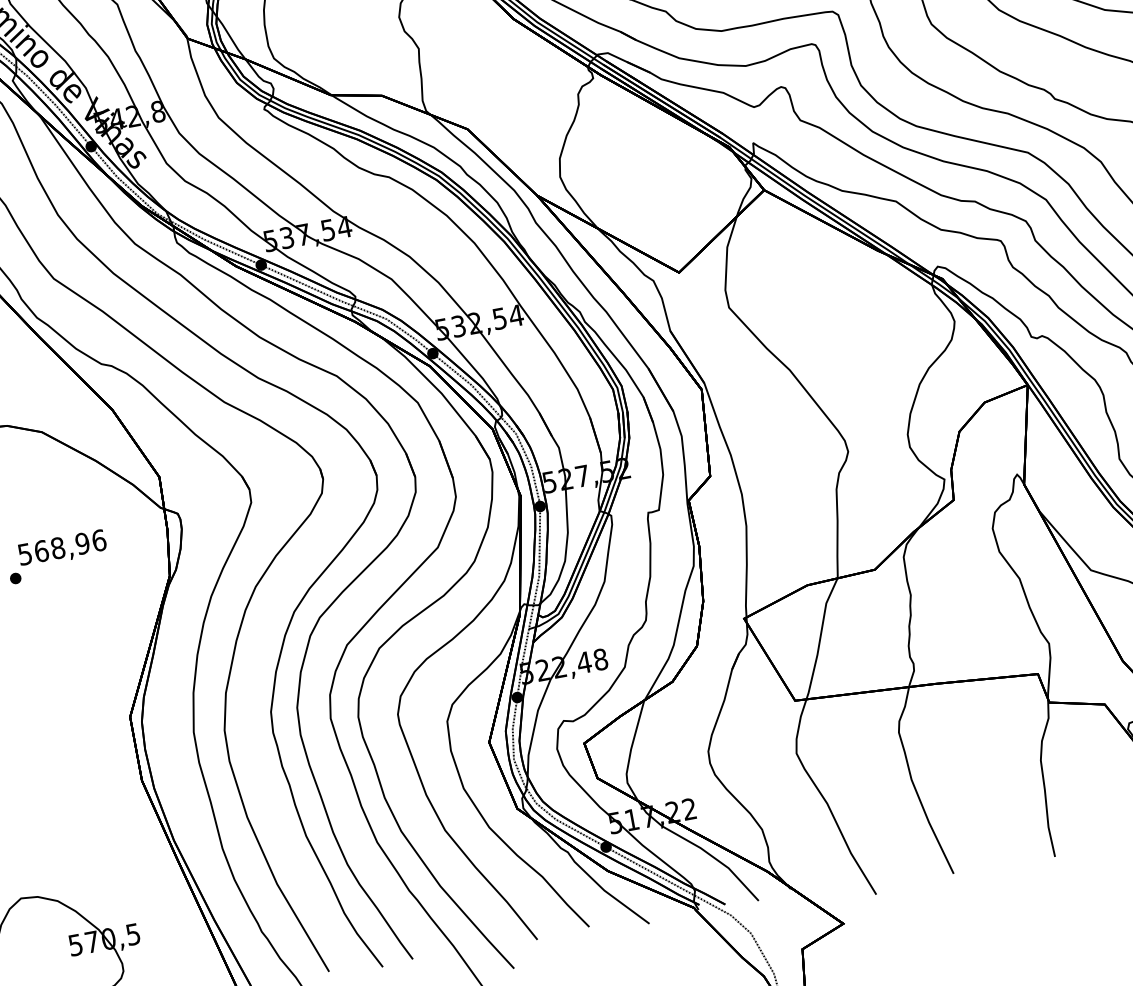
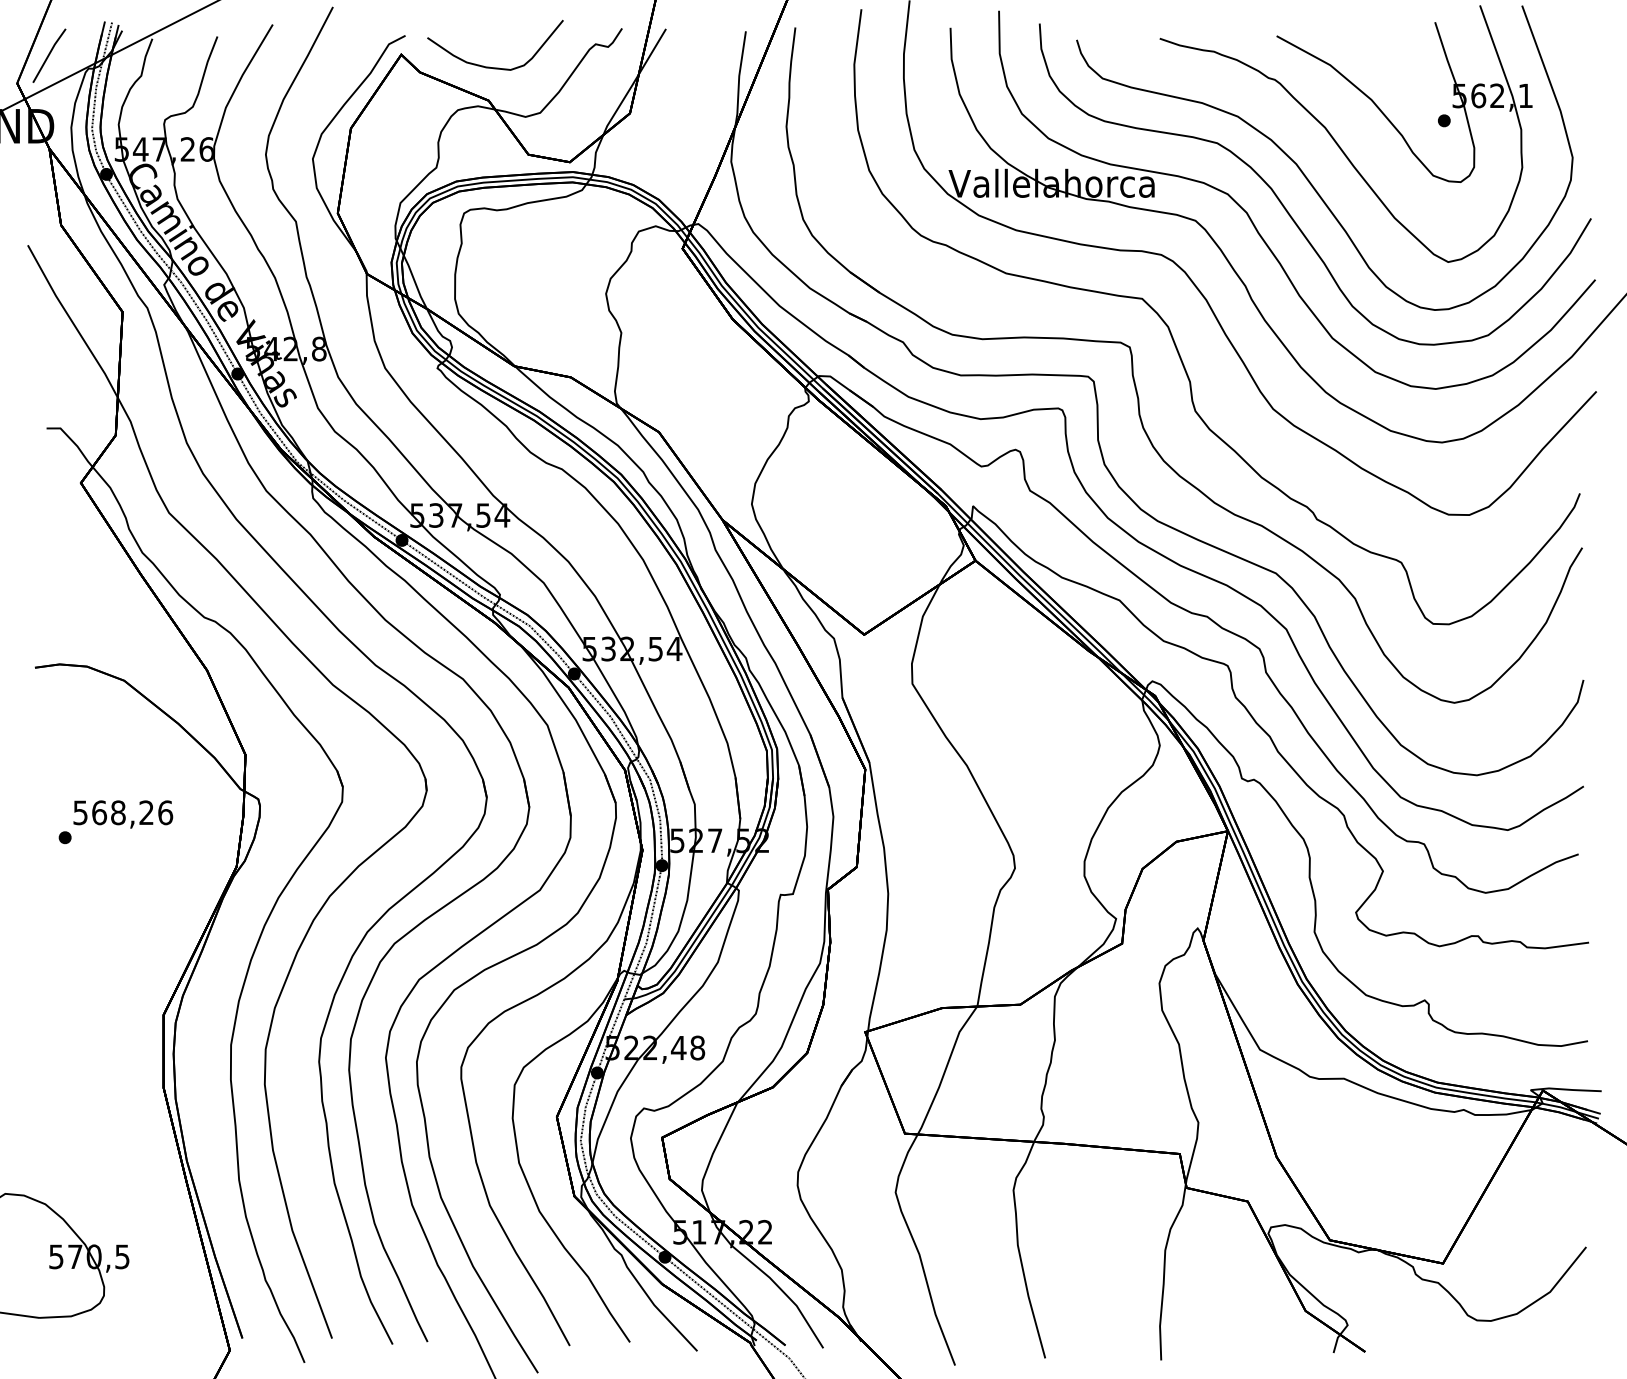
text: (82, 543) -> (146, 812), 568,96 -> 568,26

